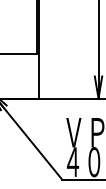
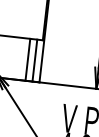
line: (23, 76) -> (27, 59), added
line: (31, 76) -> (35, 60), added

